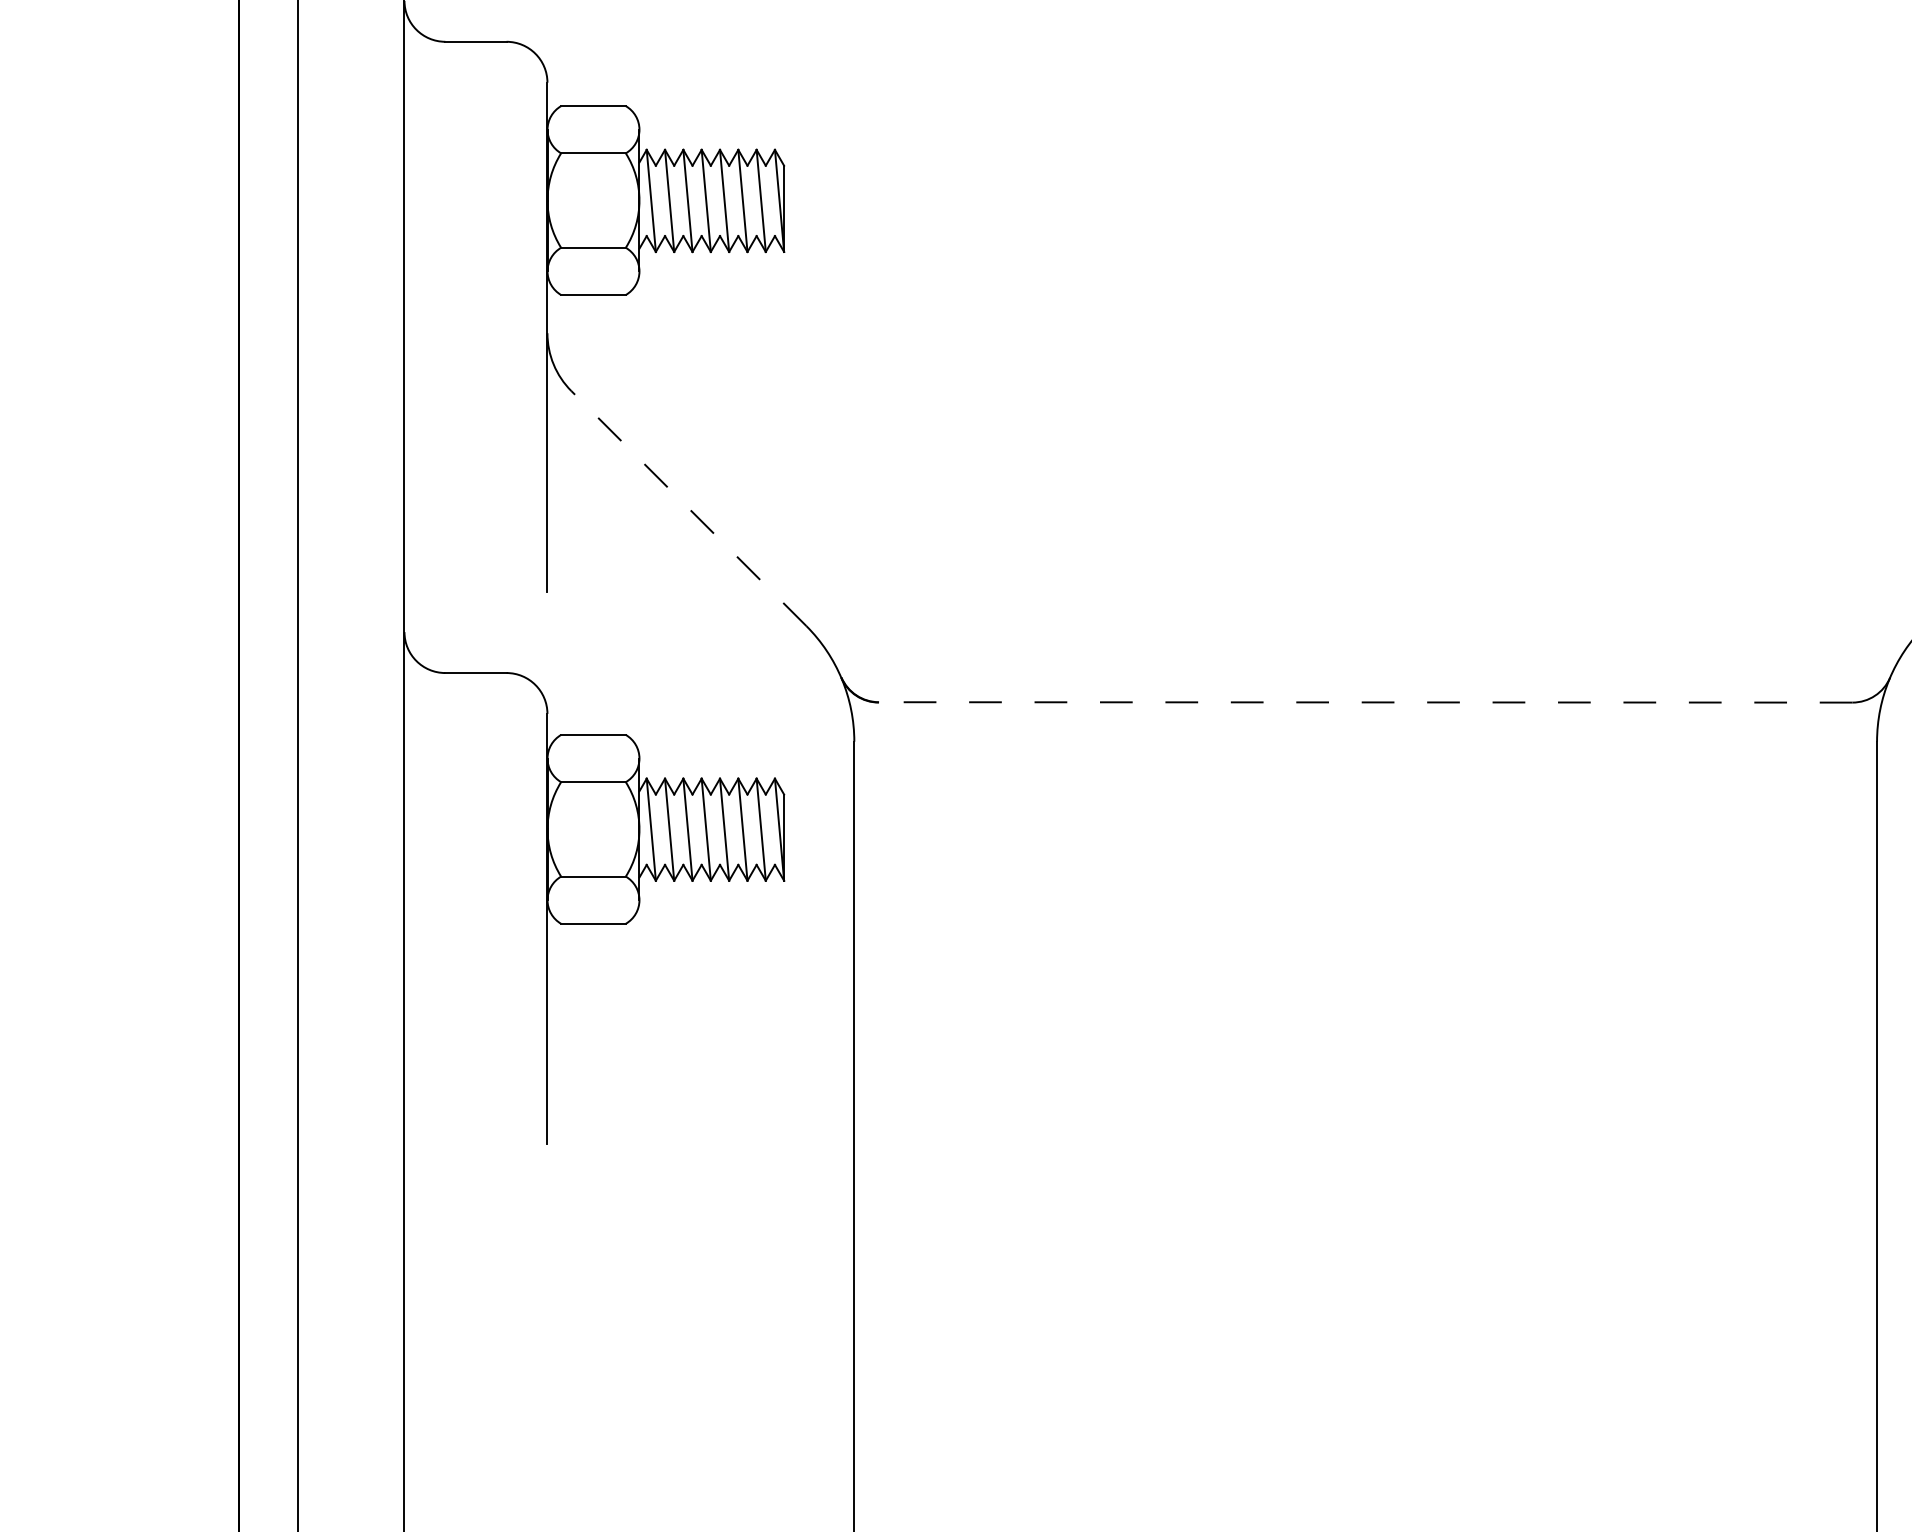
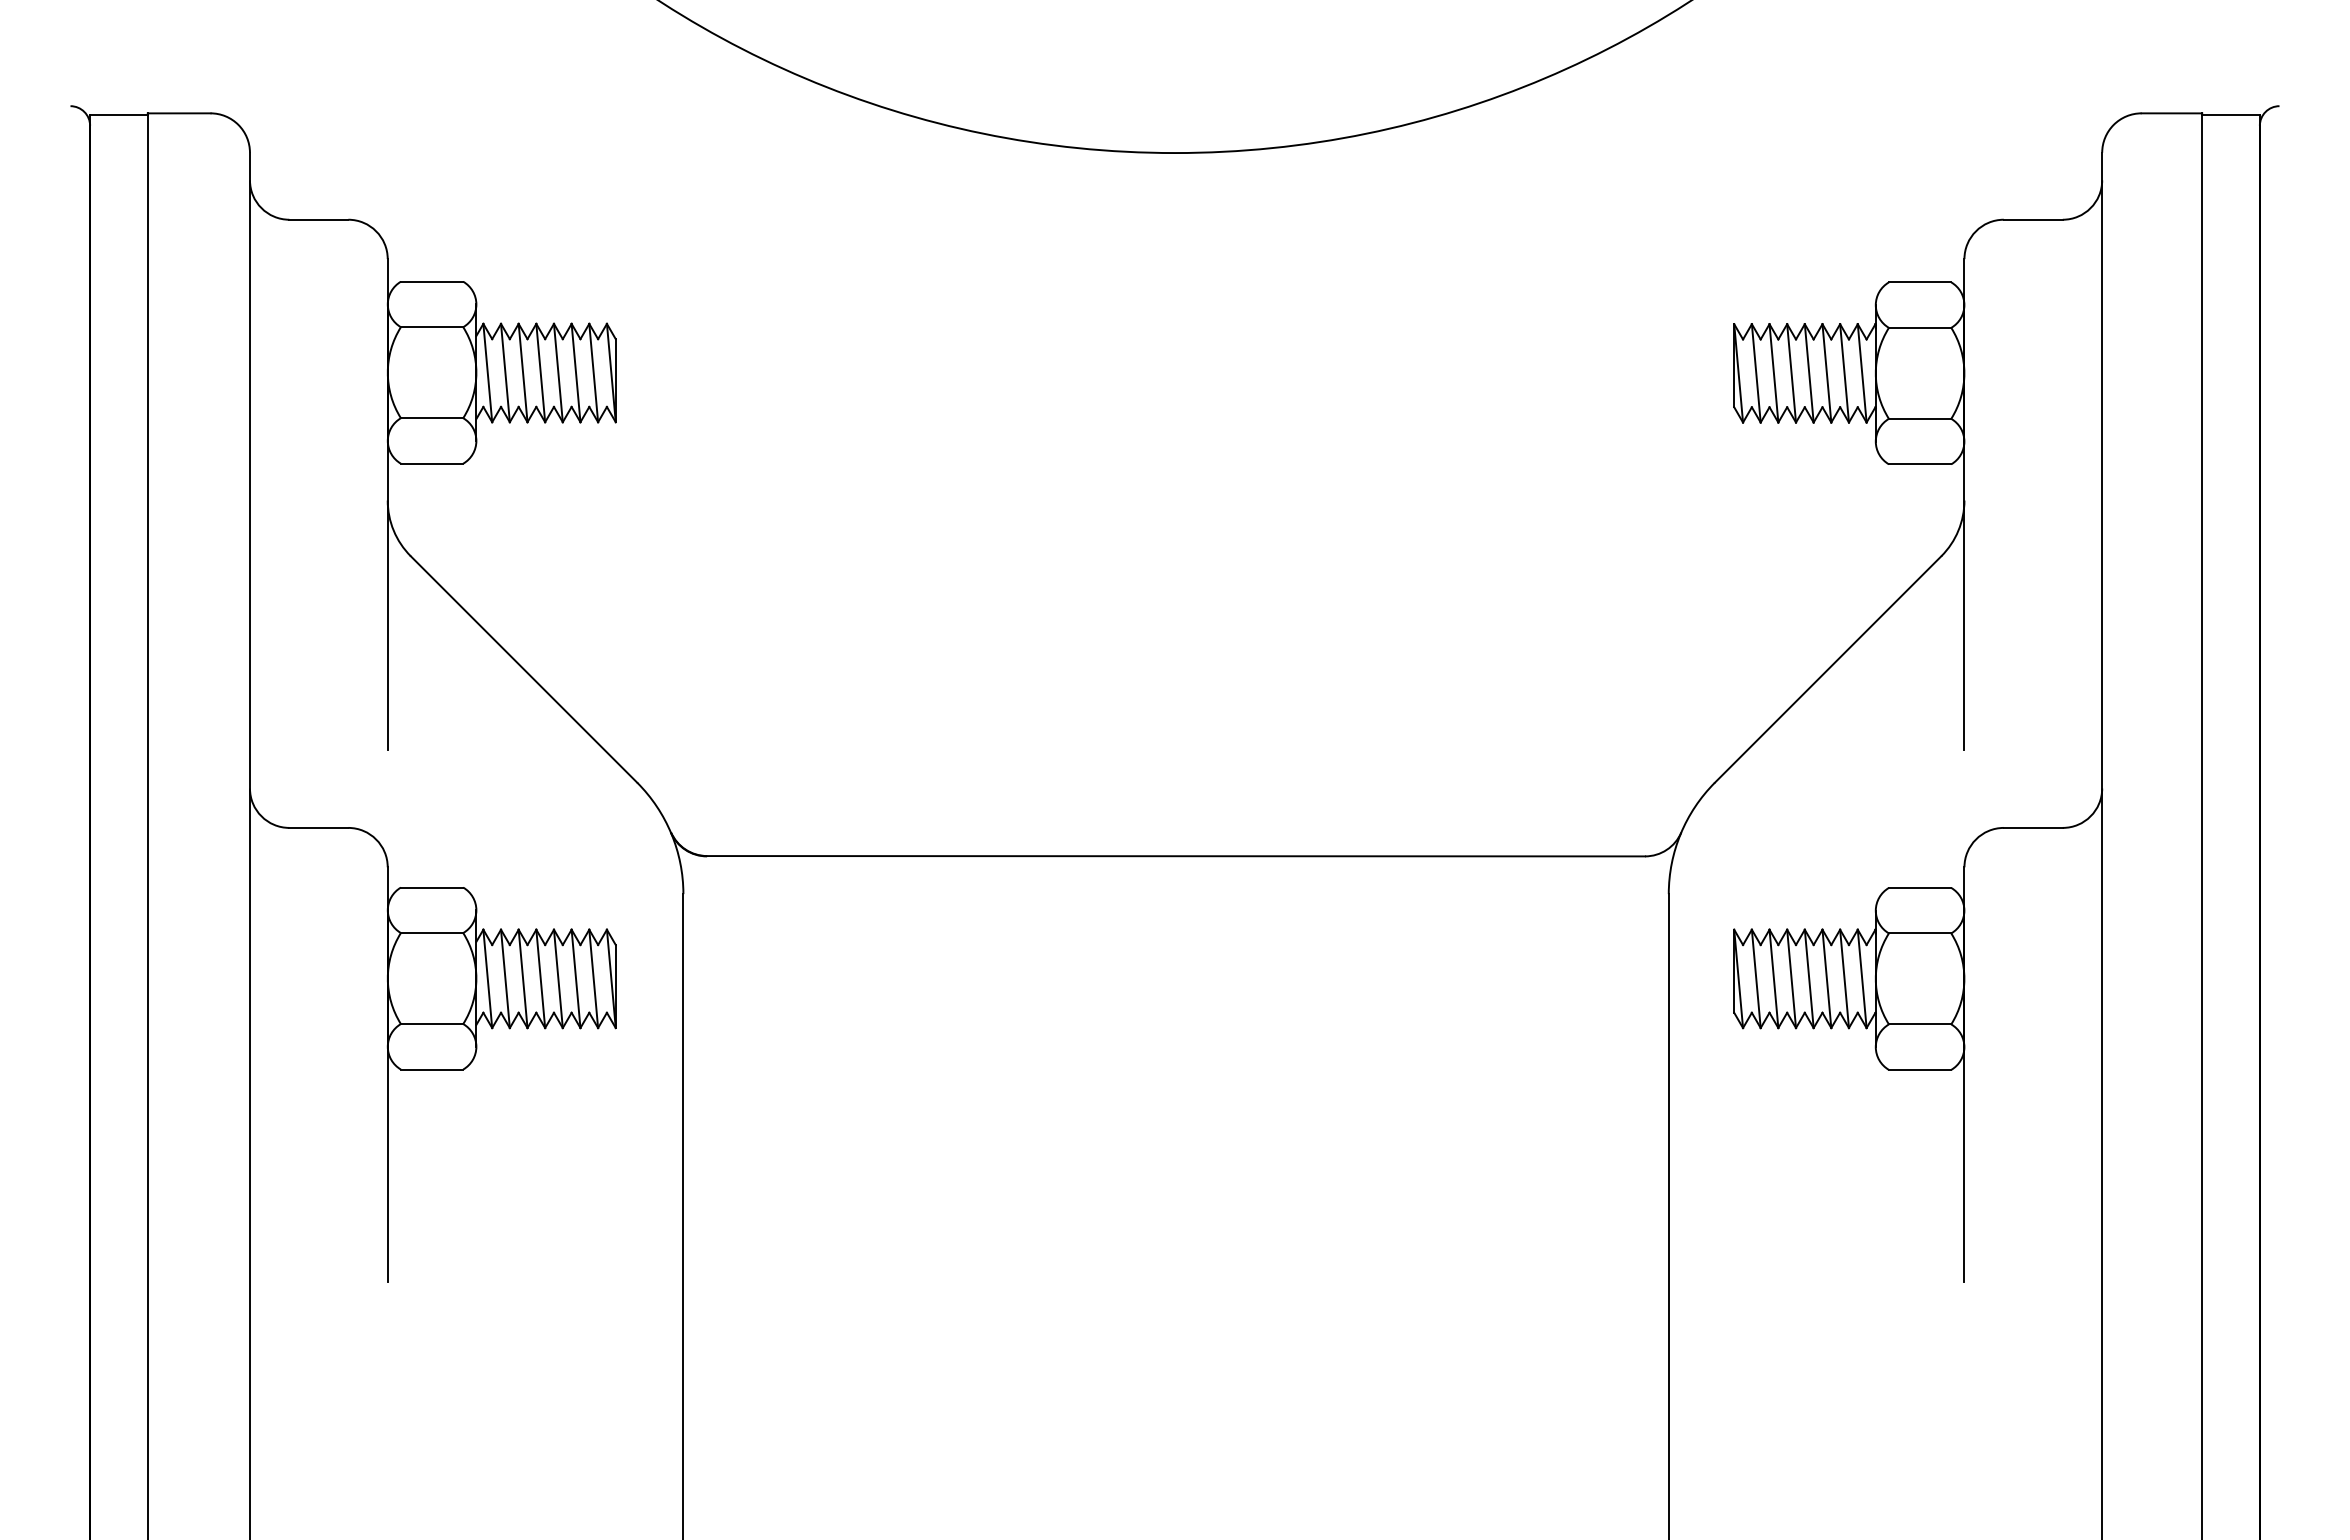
line: (688, 508) -> (523, 669), dashed -> solid
line: (1366, 702) -> (1176, 856), dashed -> solid

